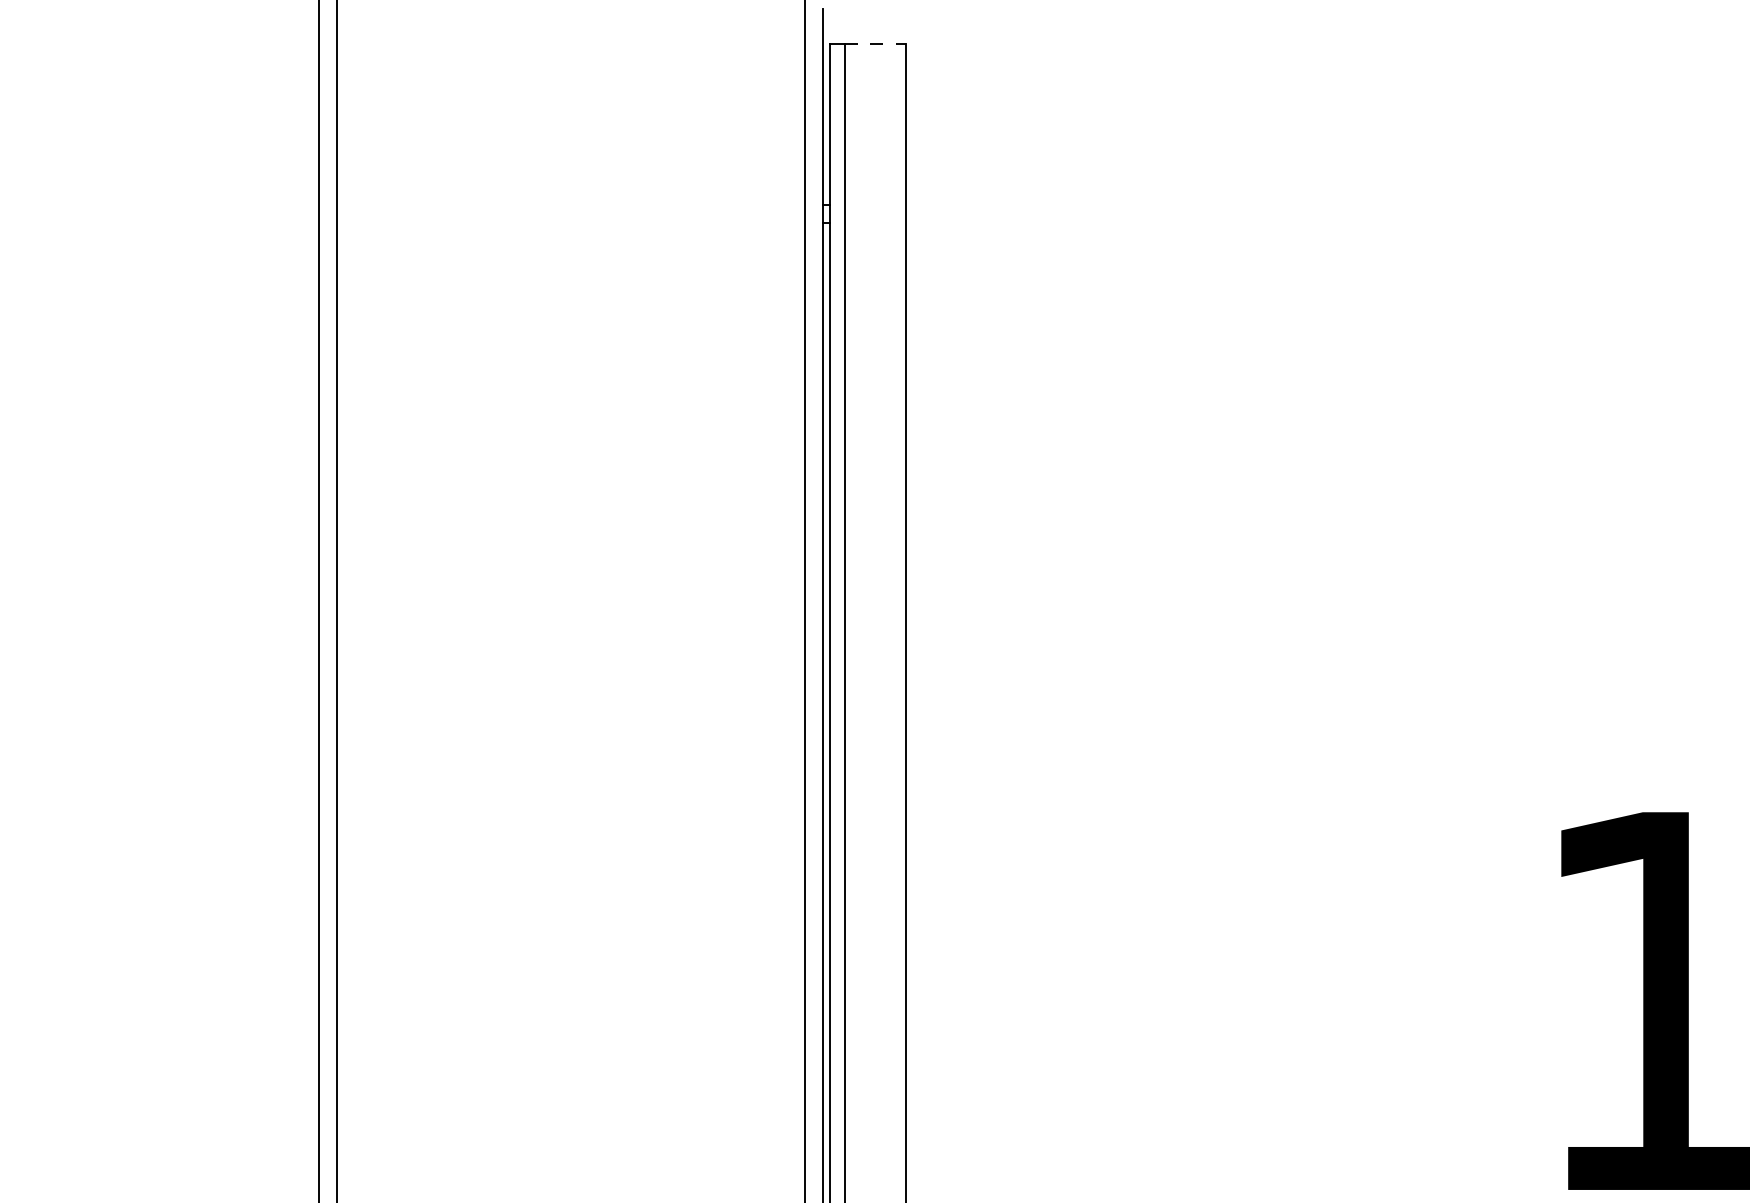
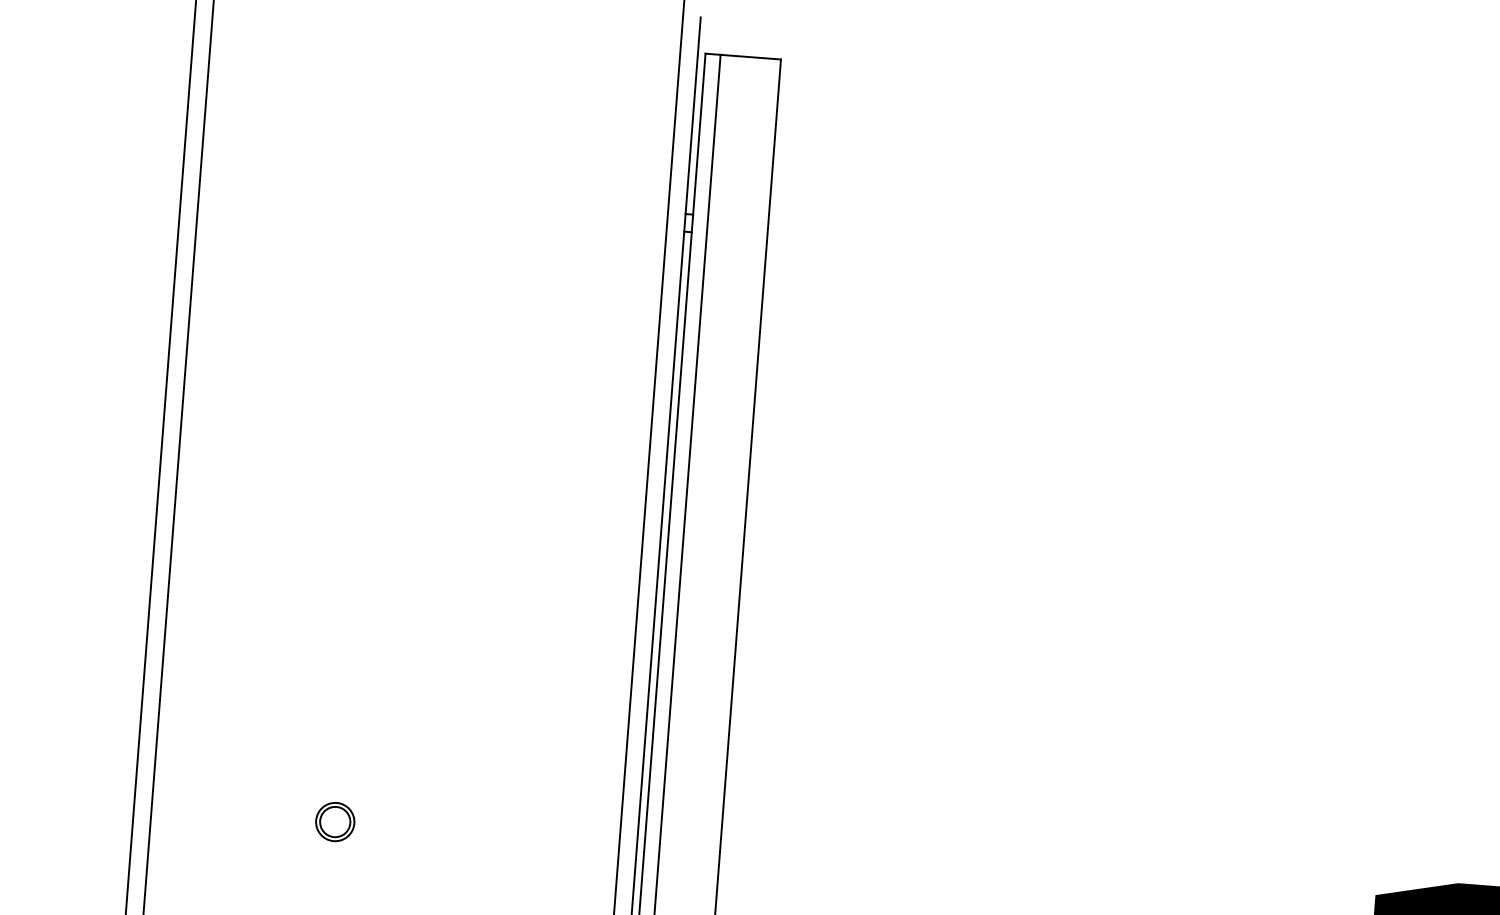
line: (875, 44) -> (750, 57), dashed -> solid
part: (520, 837) -> (335, 822), added

